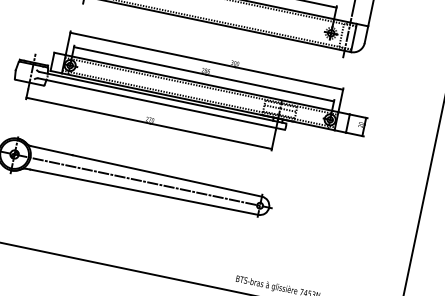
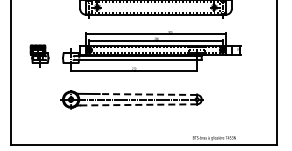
line: (167, 175) -> (148, 94), solid -> dashed
line: (145, 191) -> (139, 104), solid -> dashed

